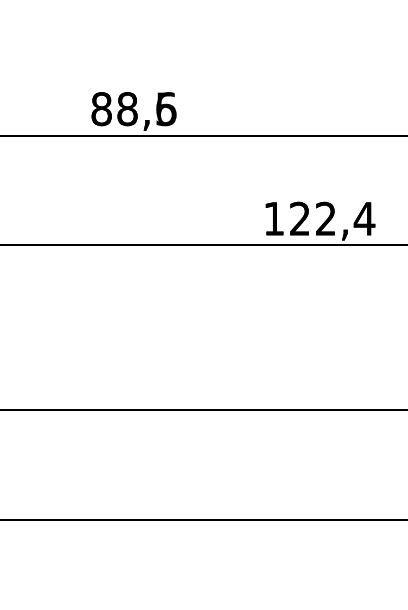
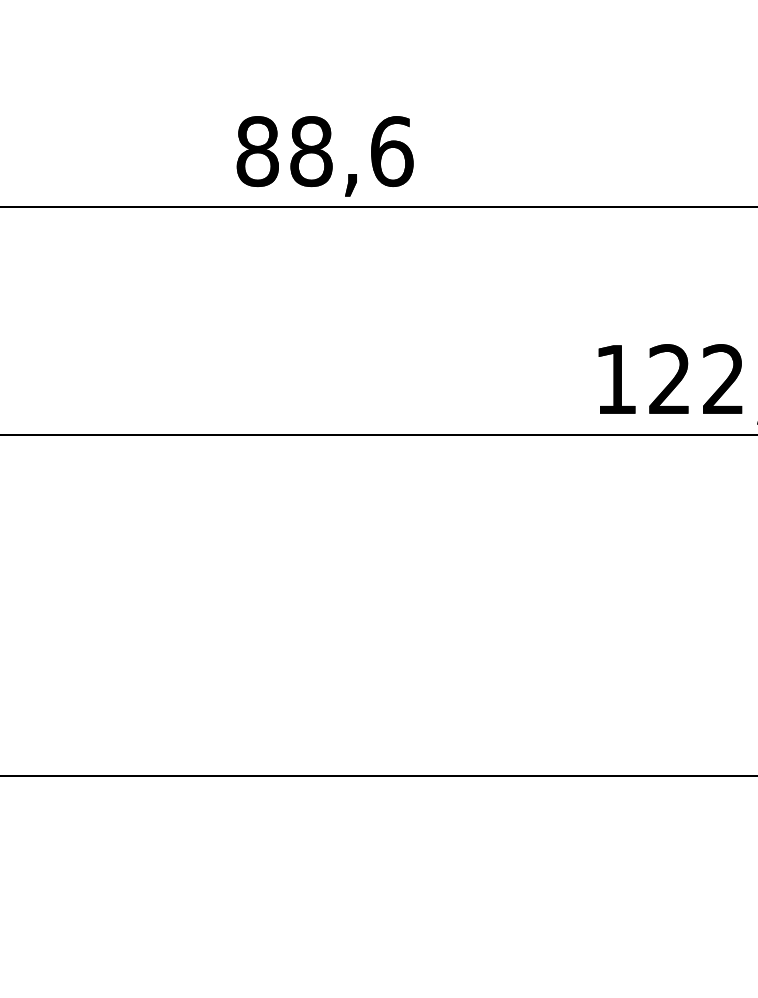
text: (166, 109) -> (392, 152), 88,5 -> 88,6

